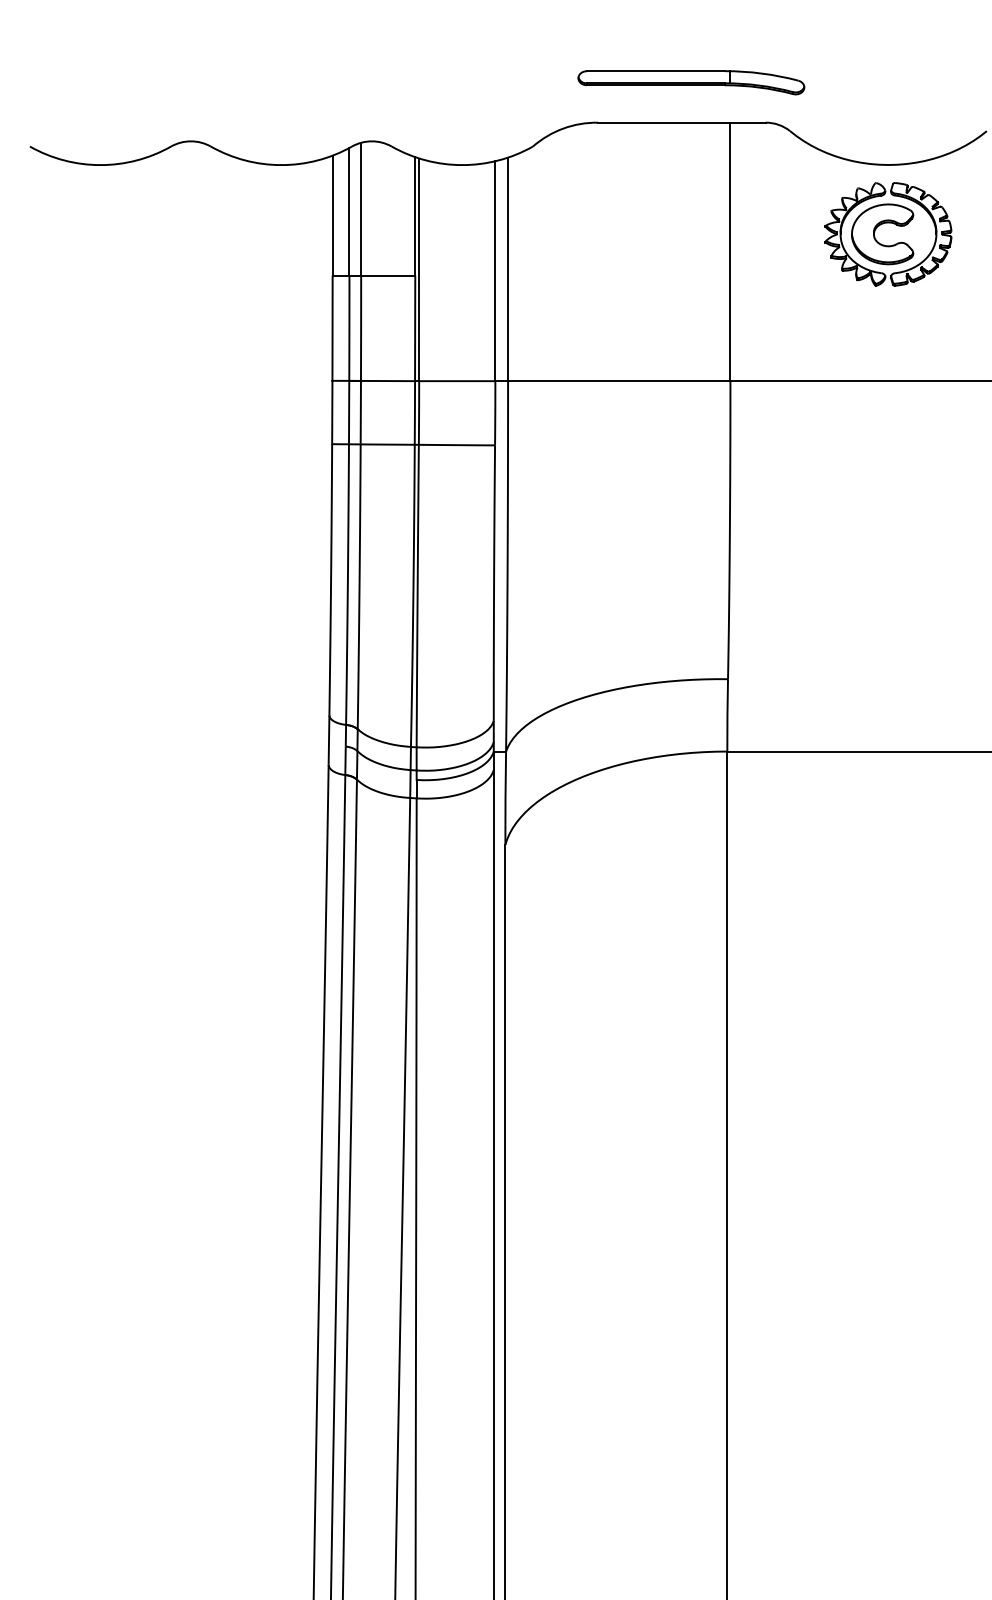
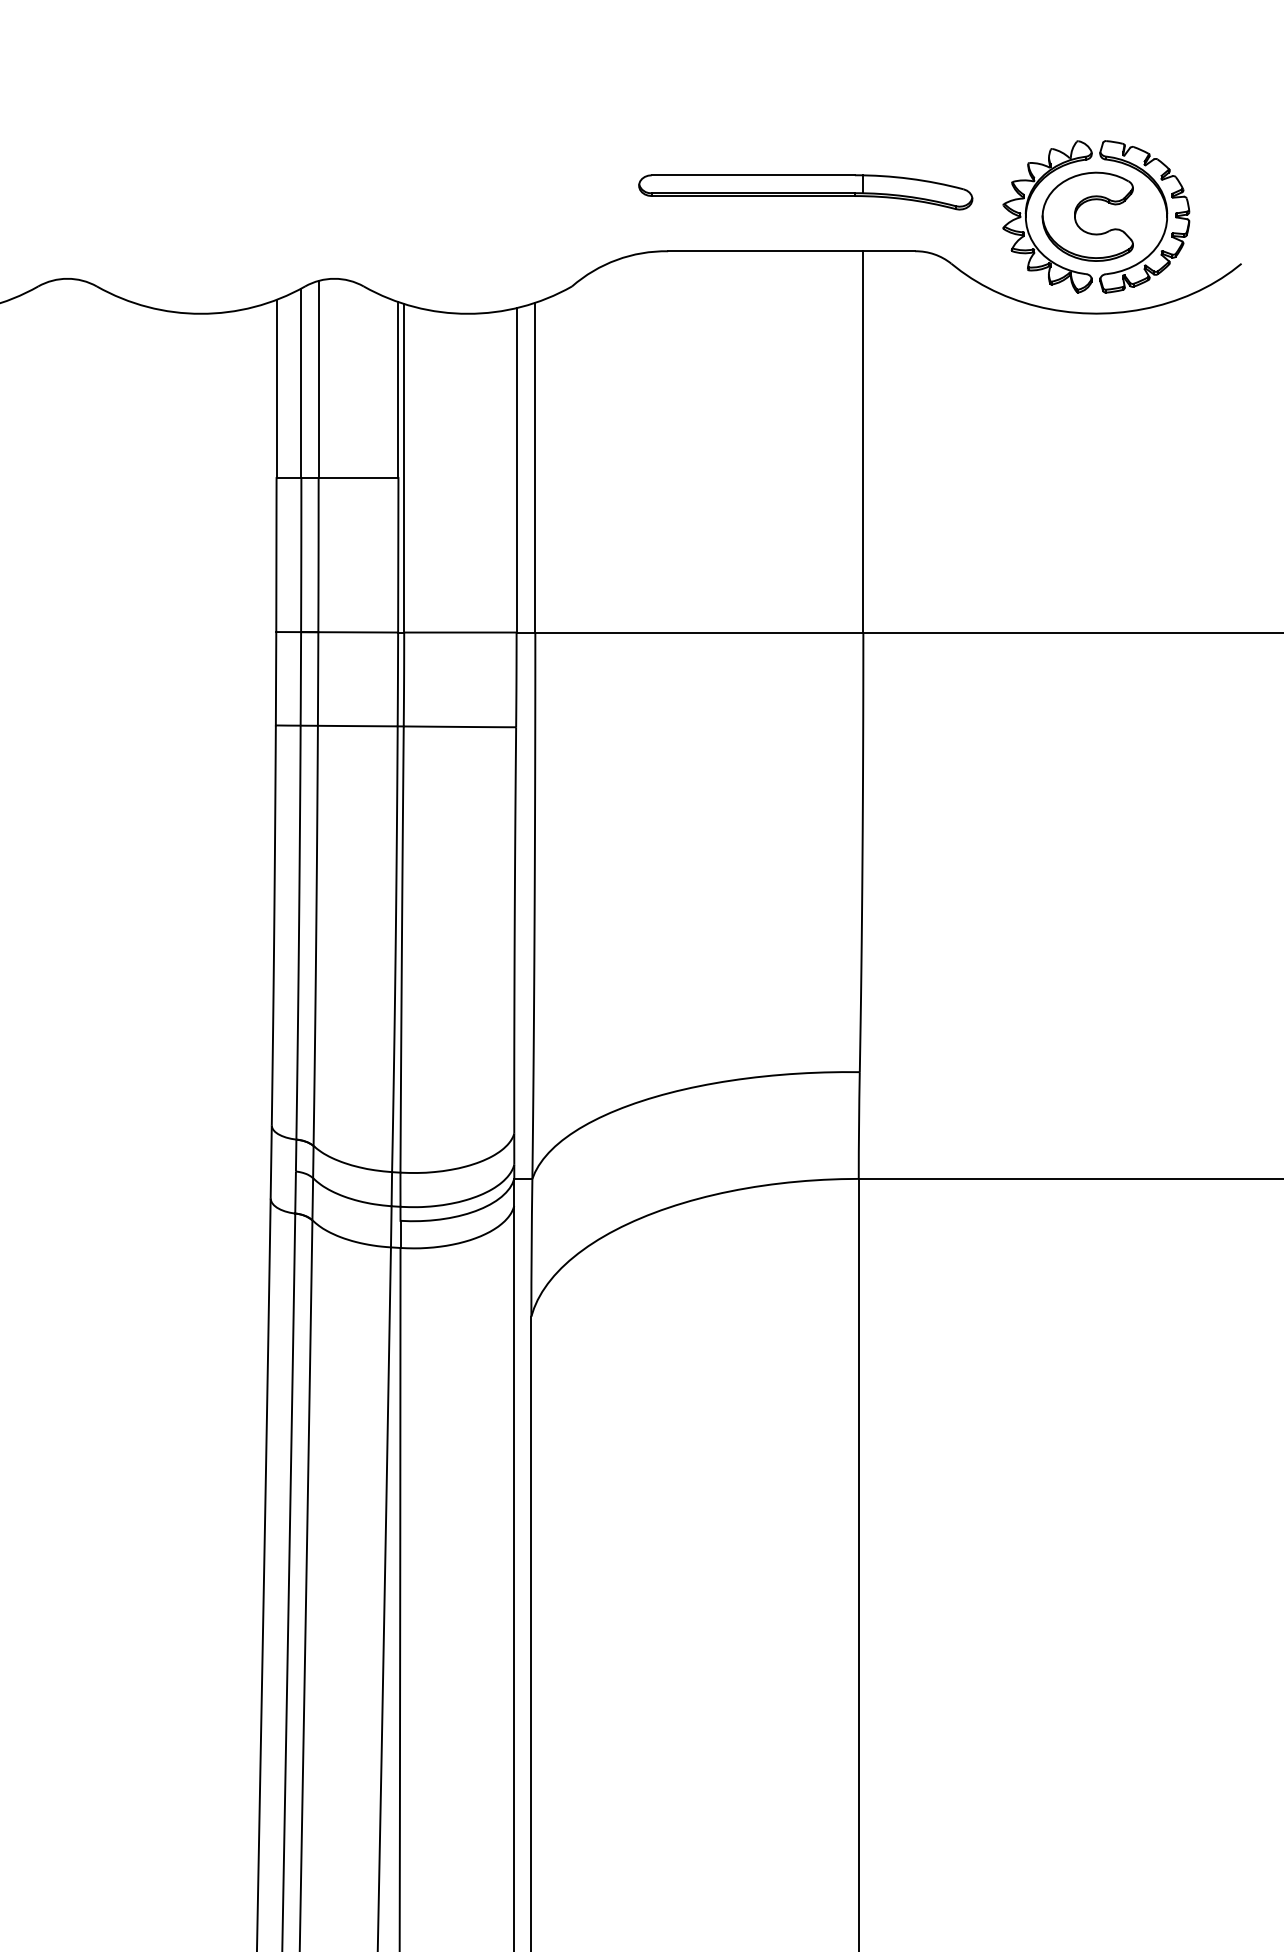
part: (884, 244) -> (1090, 231), moved

